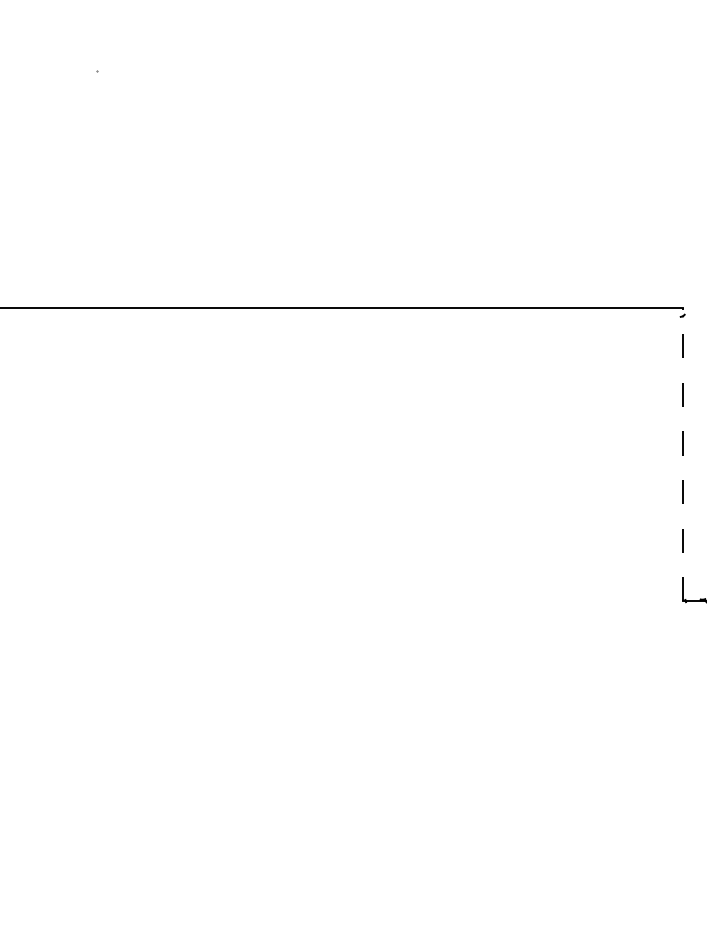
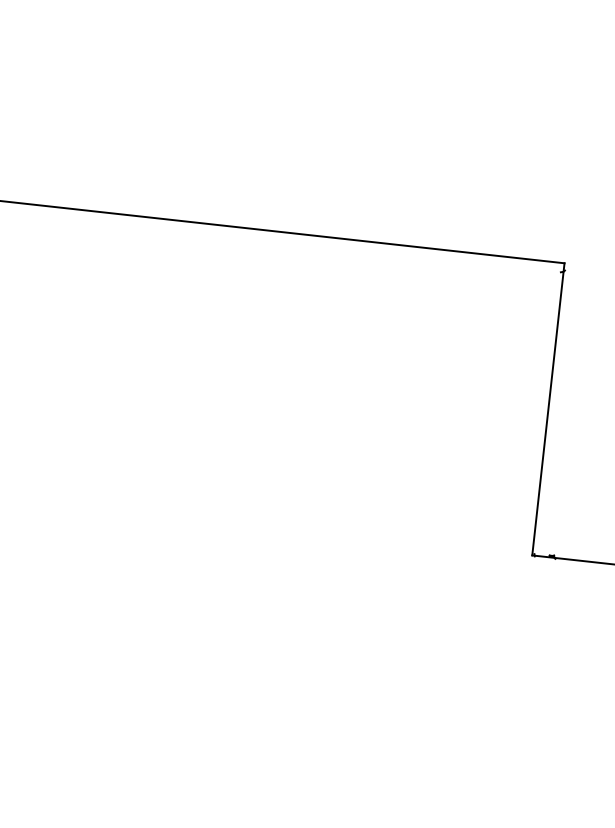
line: (683, 454) -> (548, 409), dashed -> solid

